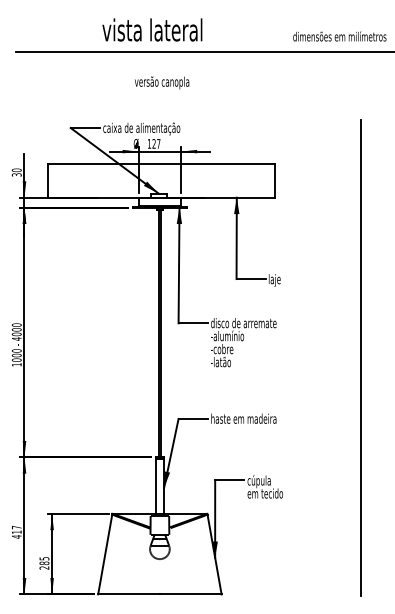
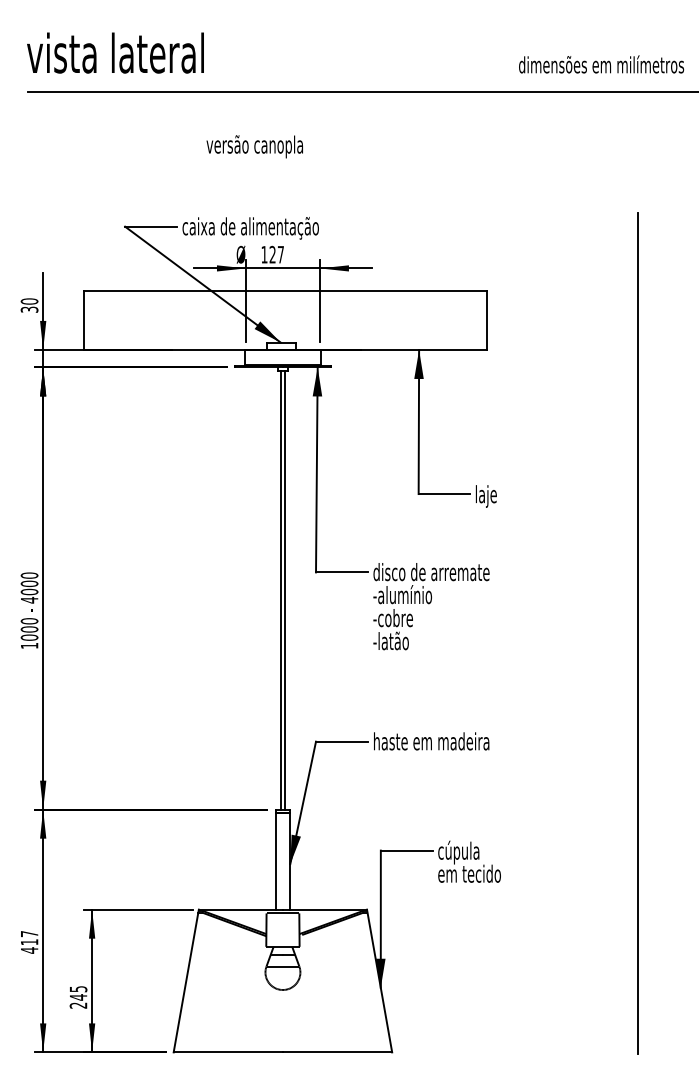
text: (152, 29) -> (115, 52), moved
text: (161, 82) -> (253, 146), moved
text: (44, 563) -> (78, 997), 285 -> 245

